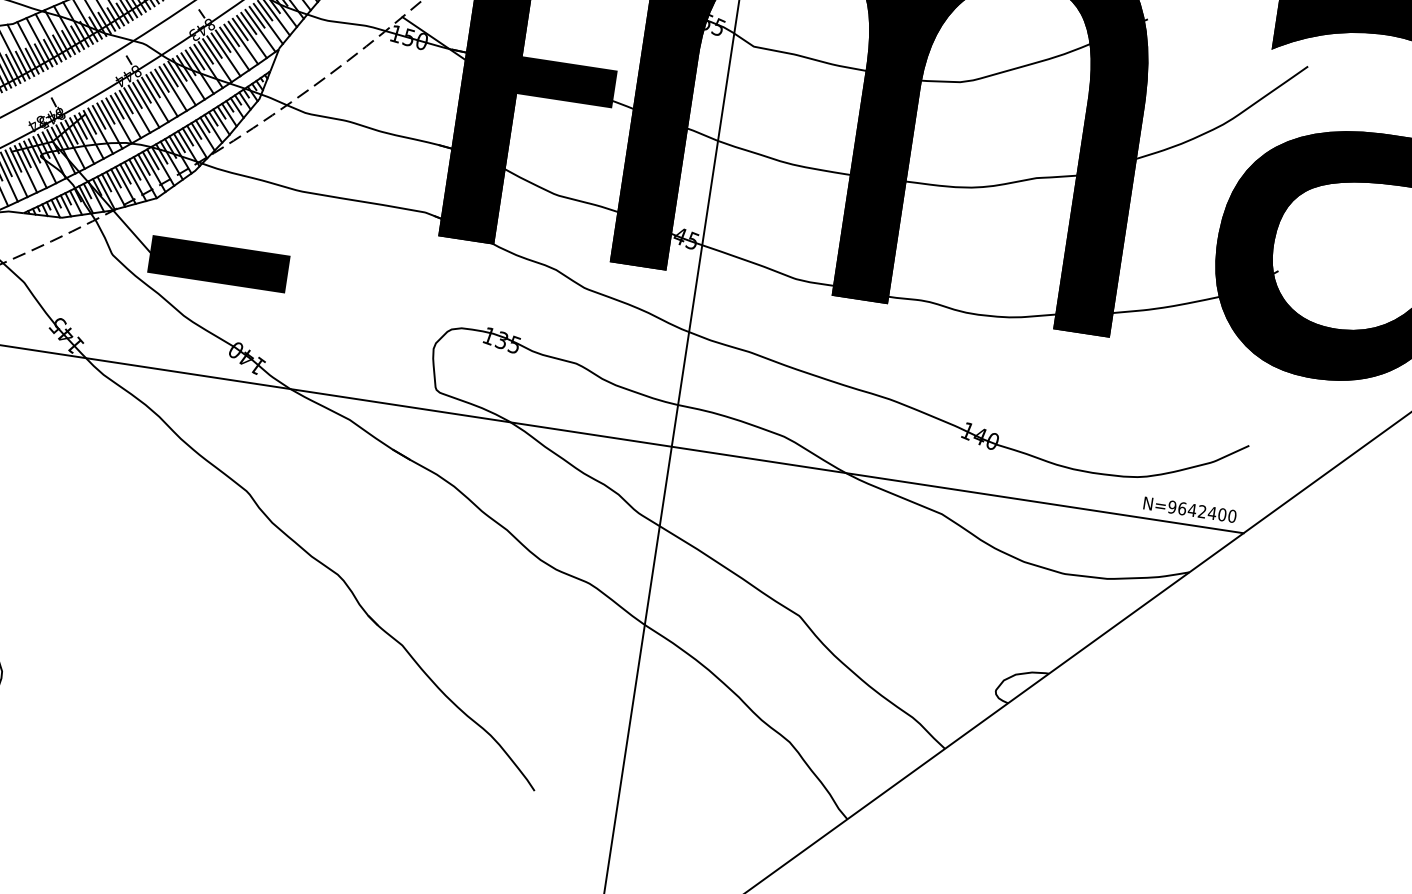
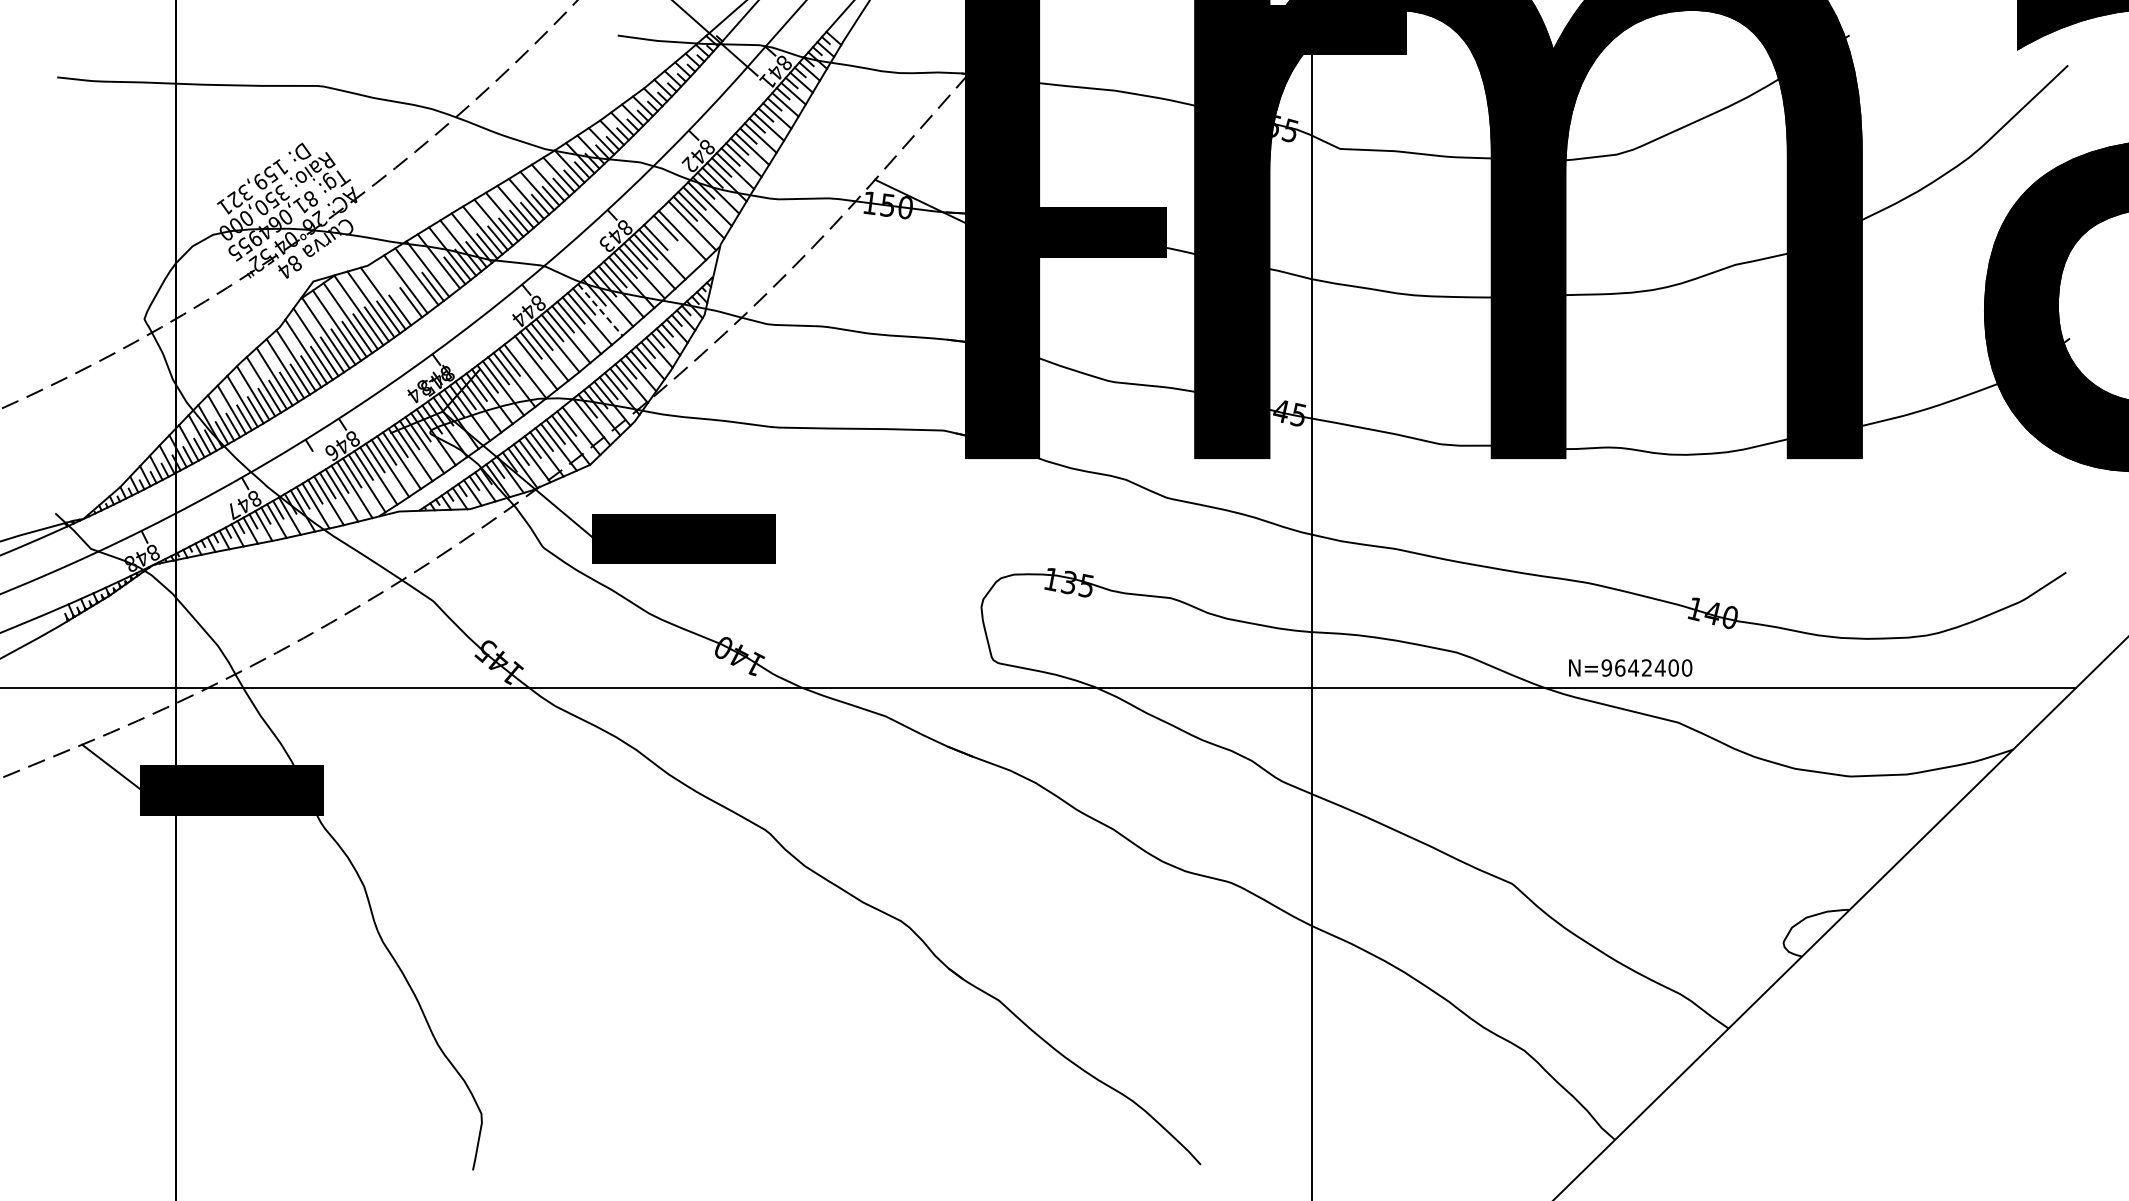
line: (248, 23) -> (675, 218), removed
line: (68, 42) -> (443, 278), removed
line: (243, 42) -> (672, 244), removed
line: (30, 46) -> (394, 291), removed
line: (49, 51) -> (421, 294), removed
line: (182, 83) -> (600, 310), solid -> dashed
line: (116, 106) -> (519, 353), removed
line: (152, 158) -> (576, 414), removed
text: (1190, 509) -> (1630, 667), moved

